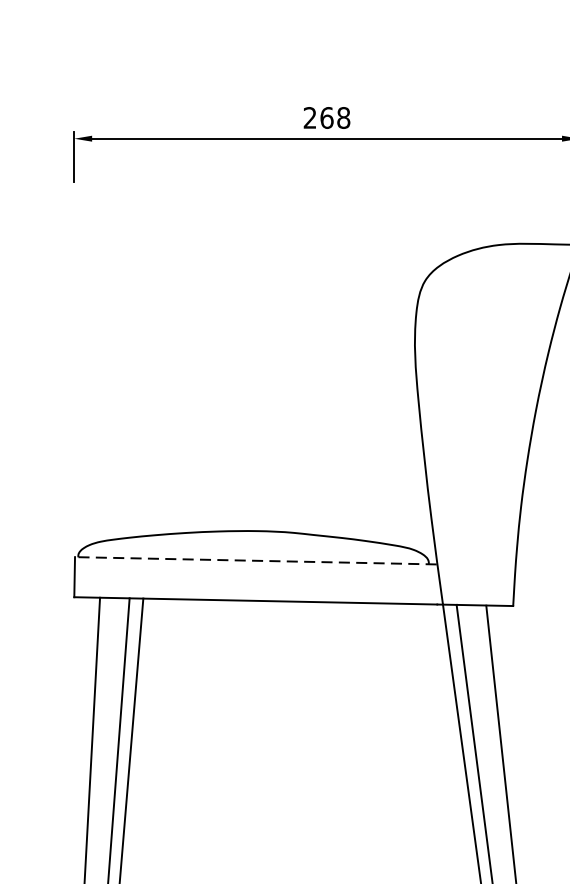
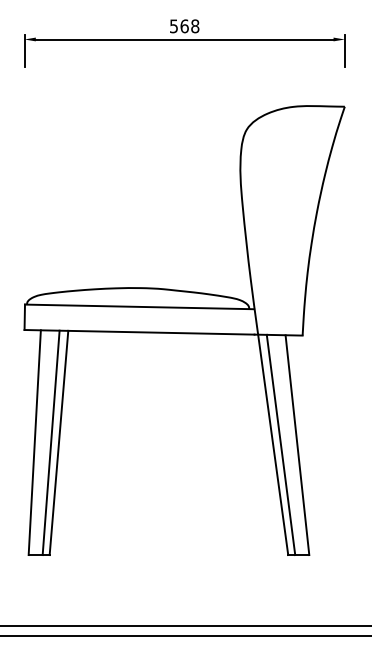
text: (309, 118) -> (173, 26), 268 -> 568
line: (255, 560) -> (139, 306), dashed -> solid

